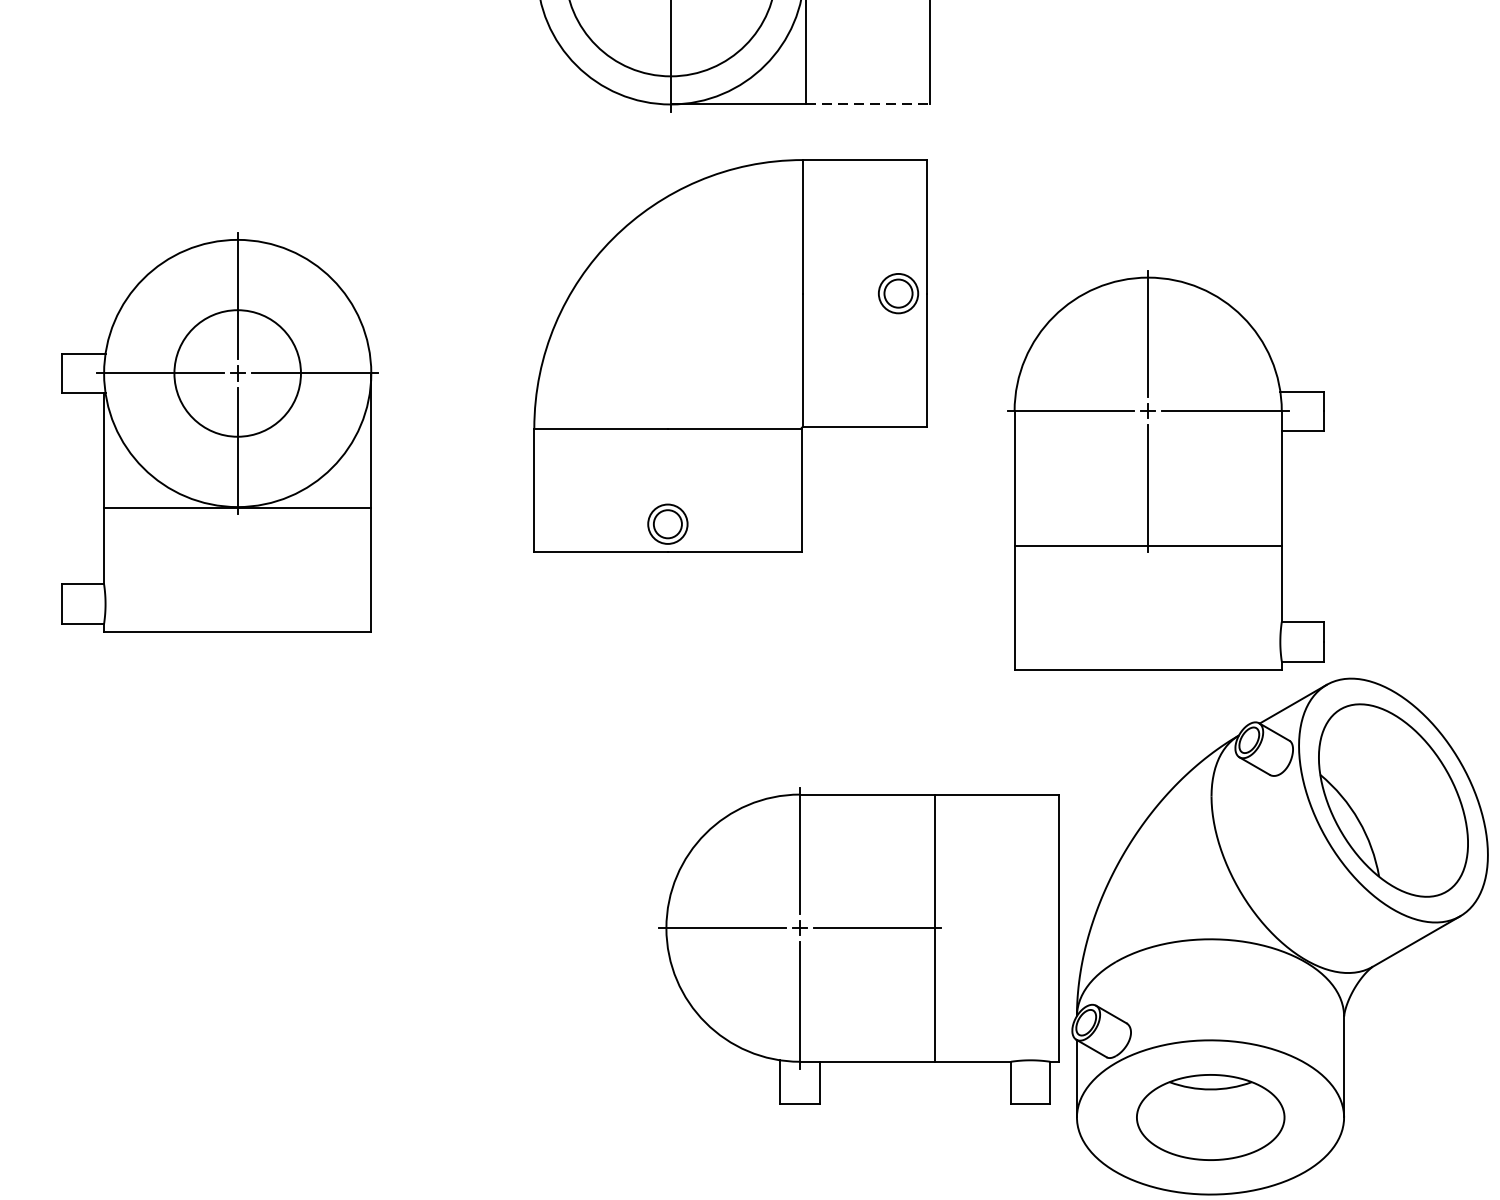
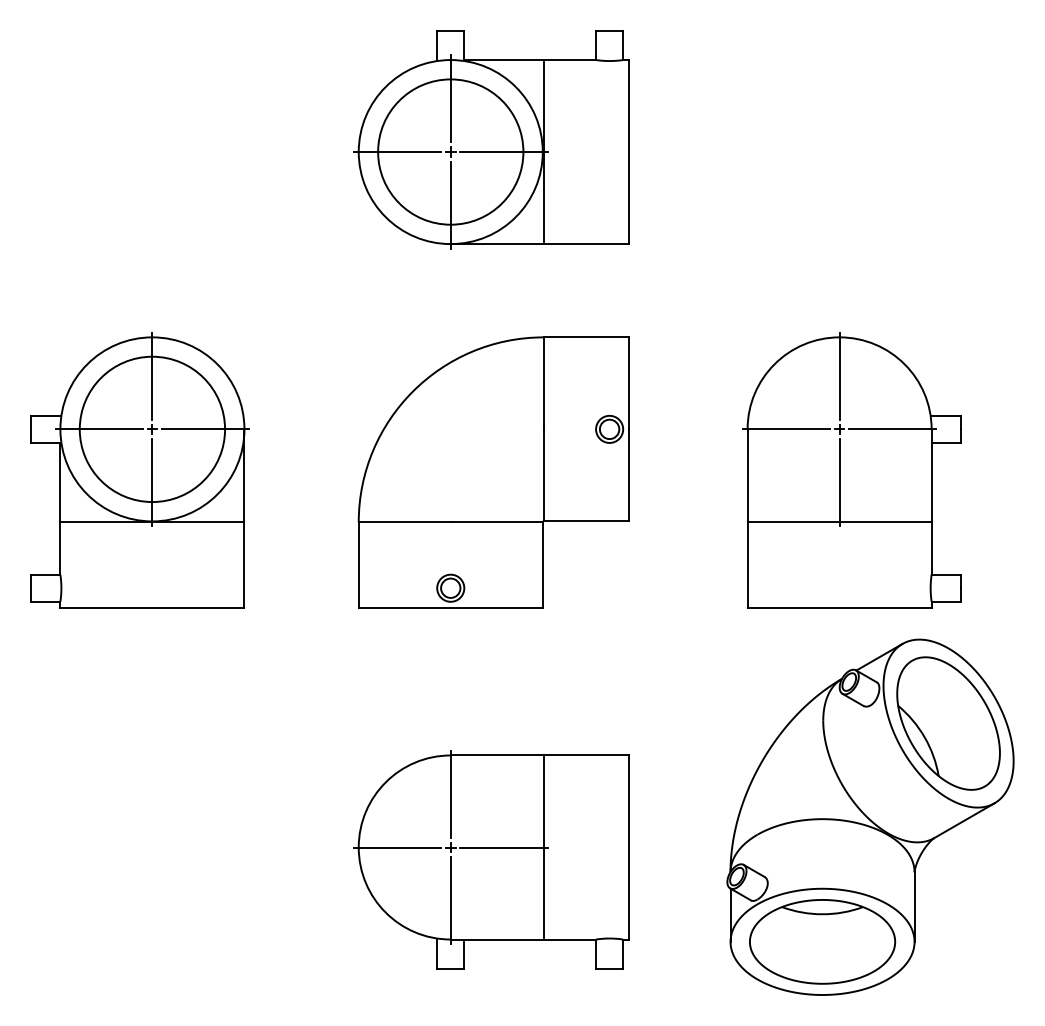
line: (867, 105) -> (586, 244), dashed -> solid
part: (729, 356) -> (493, 472), moved
circle: (237, 373) -> (152, 429), size x1.67
part: (1165, 470) -> (851, 470), moved
part: (859, 945) -> (491, 859), moved
part: (1210, 1116) -> (822, 941), size x1.43

